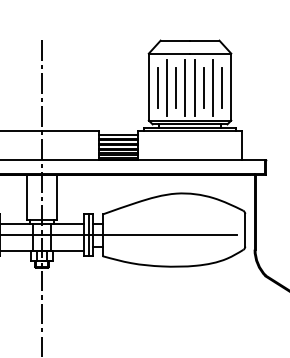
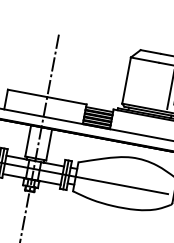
line: (166, 87) -> (138, 83), removed
line: (175, 87) -> (144, 84), removed
line: (184, 87) -> (151, 85), removed
line: (195, 87) -> (158, 86), removed
line: (158, 88) -> (133, 82), removed
line: (203, 88) -> (164, 88), removed

